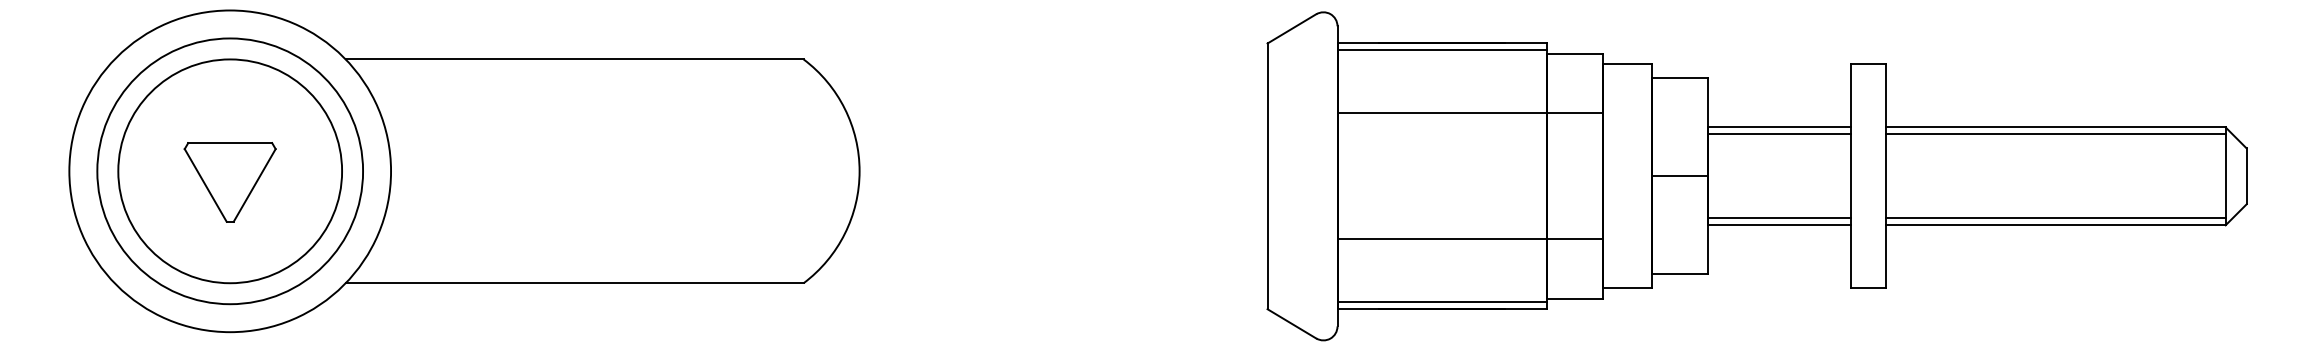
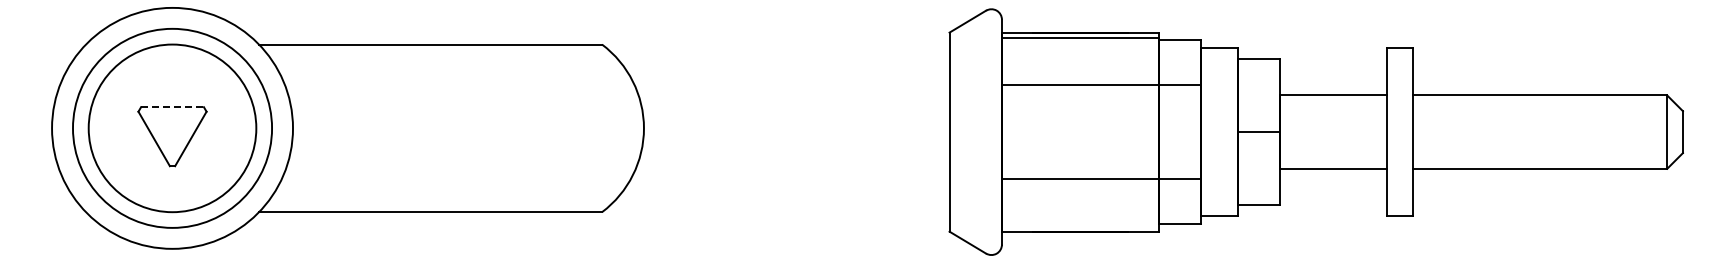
line: (1778, 134) -> (1332, 100), removed
line: (2055, 134) -> (1539, 100), removed
line: (231, 143) -> (173, 107), solid -> dashed
line: (1778, 218) -> (1332, 163), removed
line: (2055, 218) -> (1539, 163), removed
line: (1442, 302) -> (1080, 226), removed

